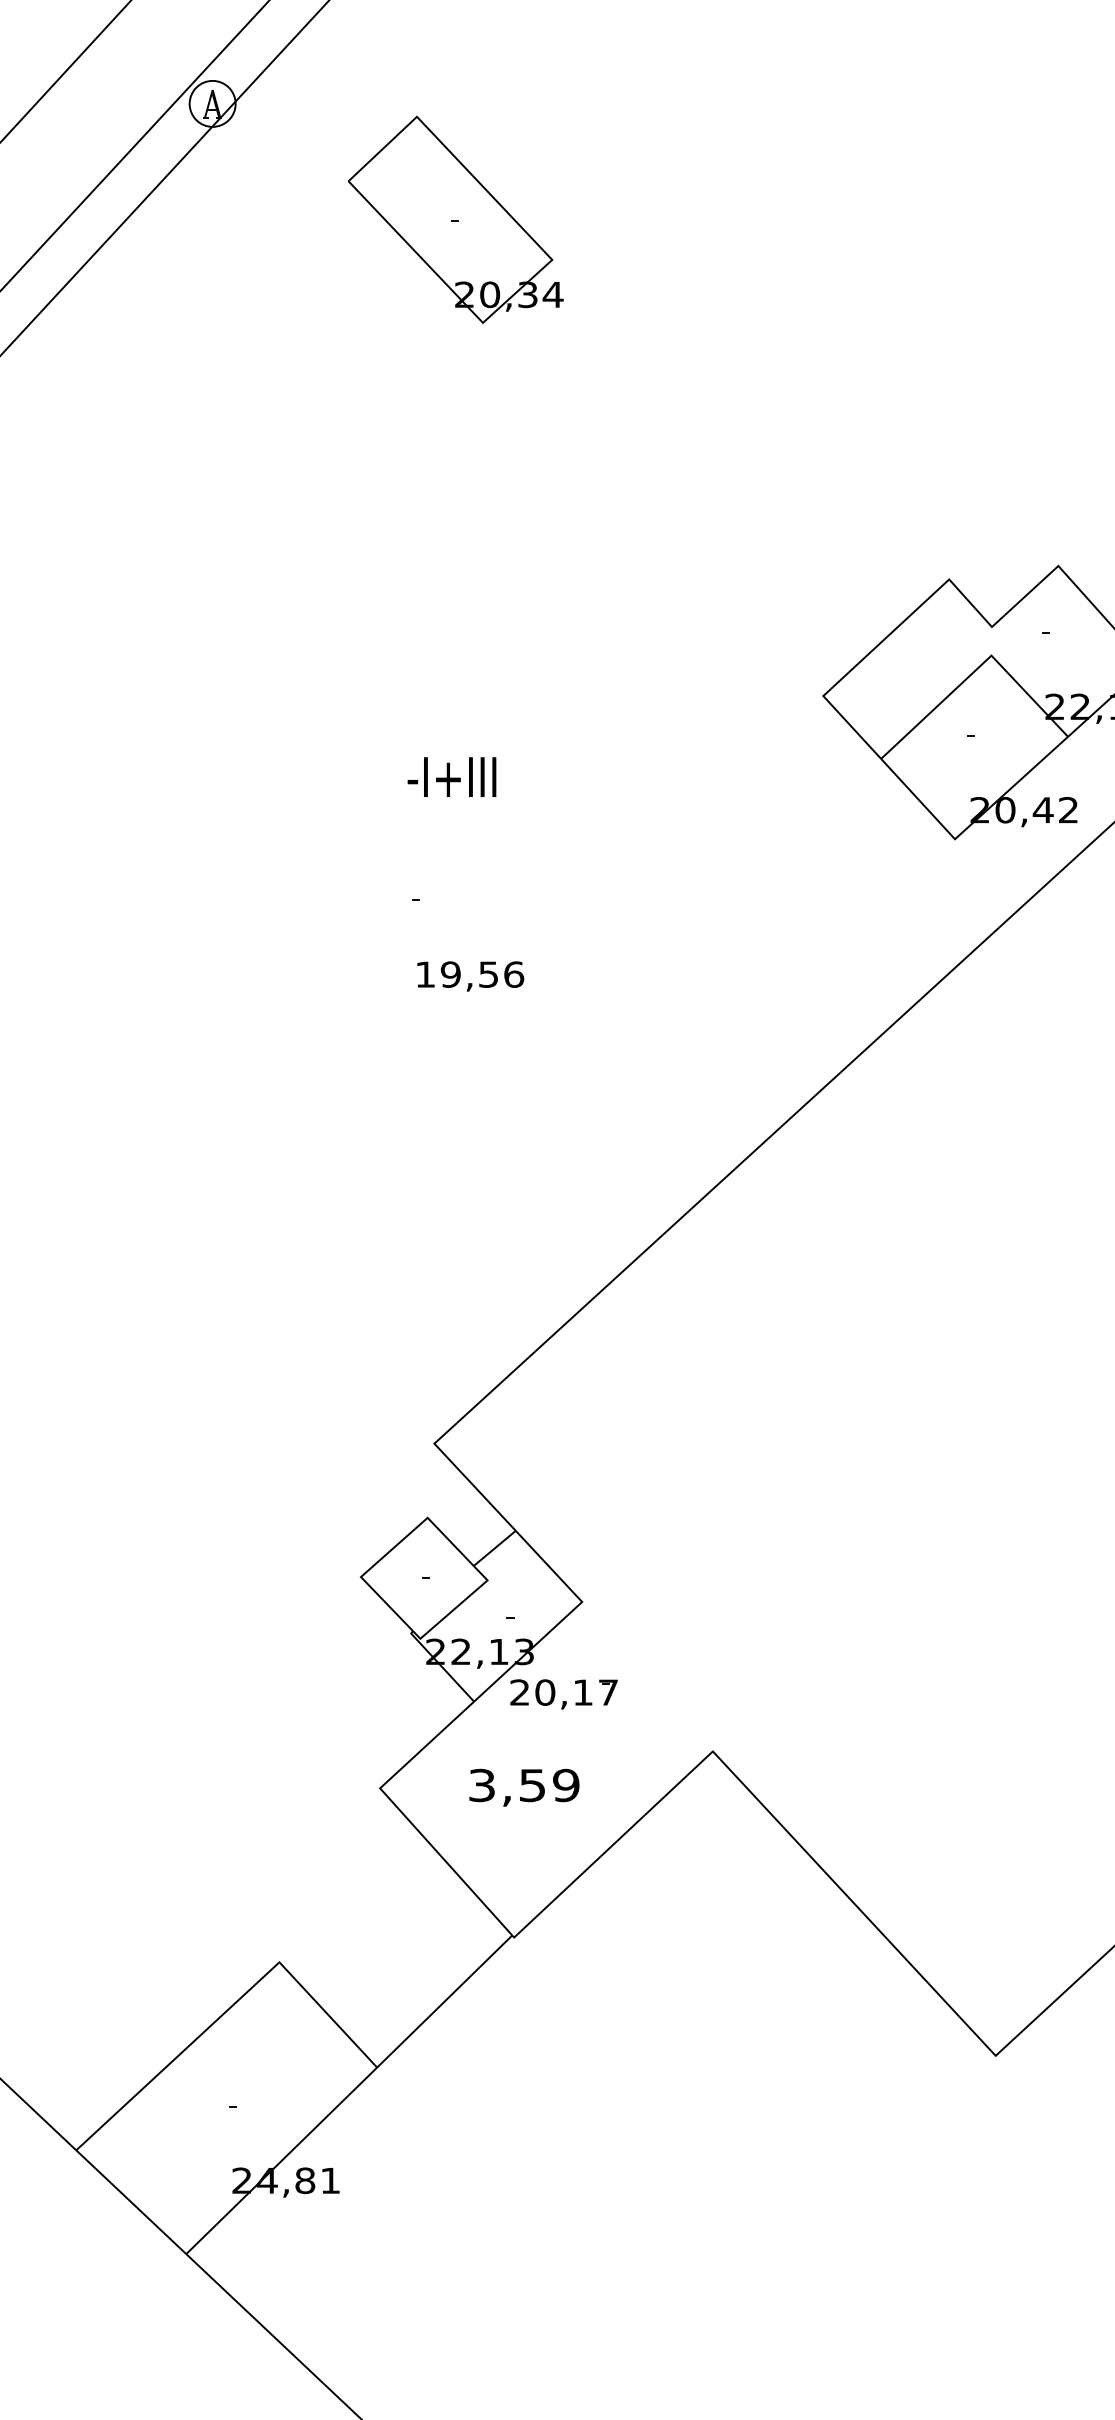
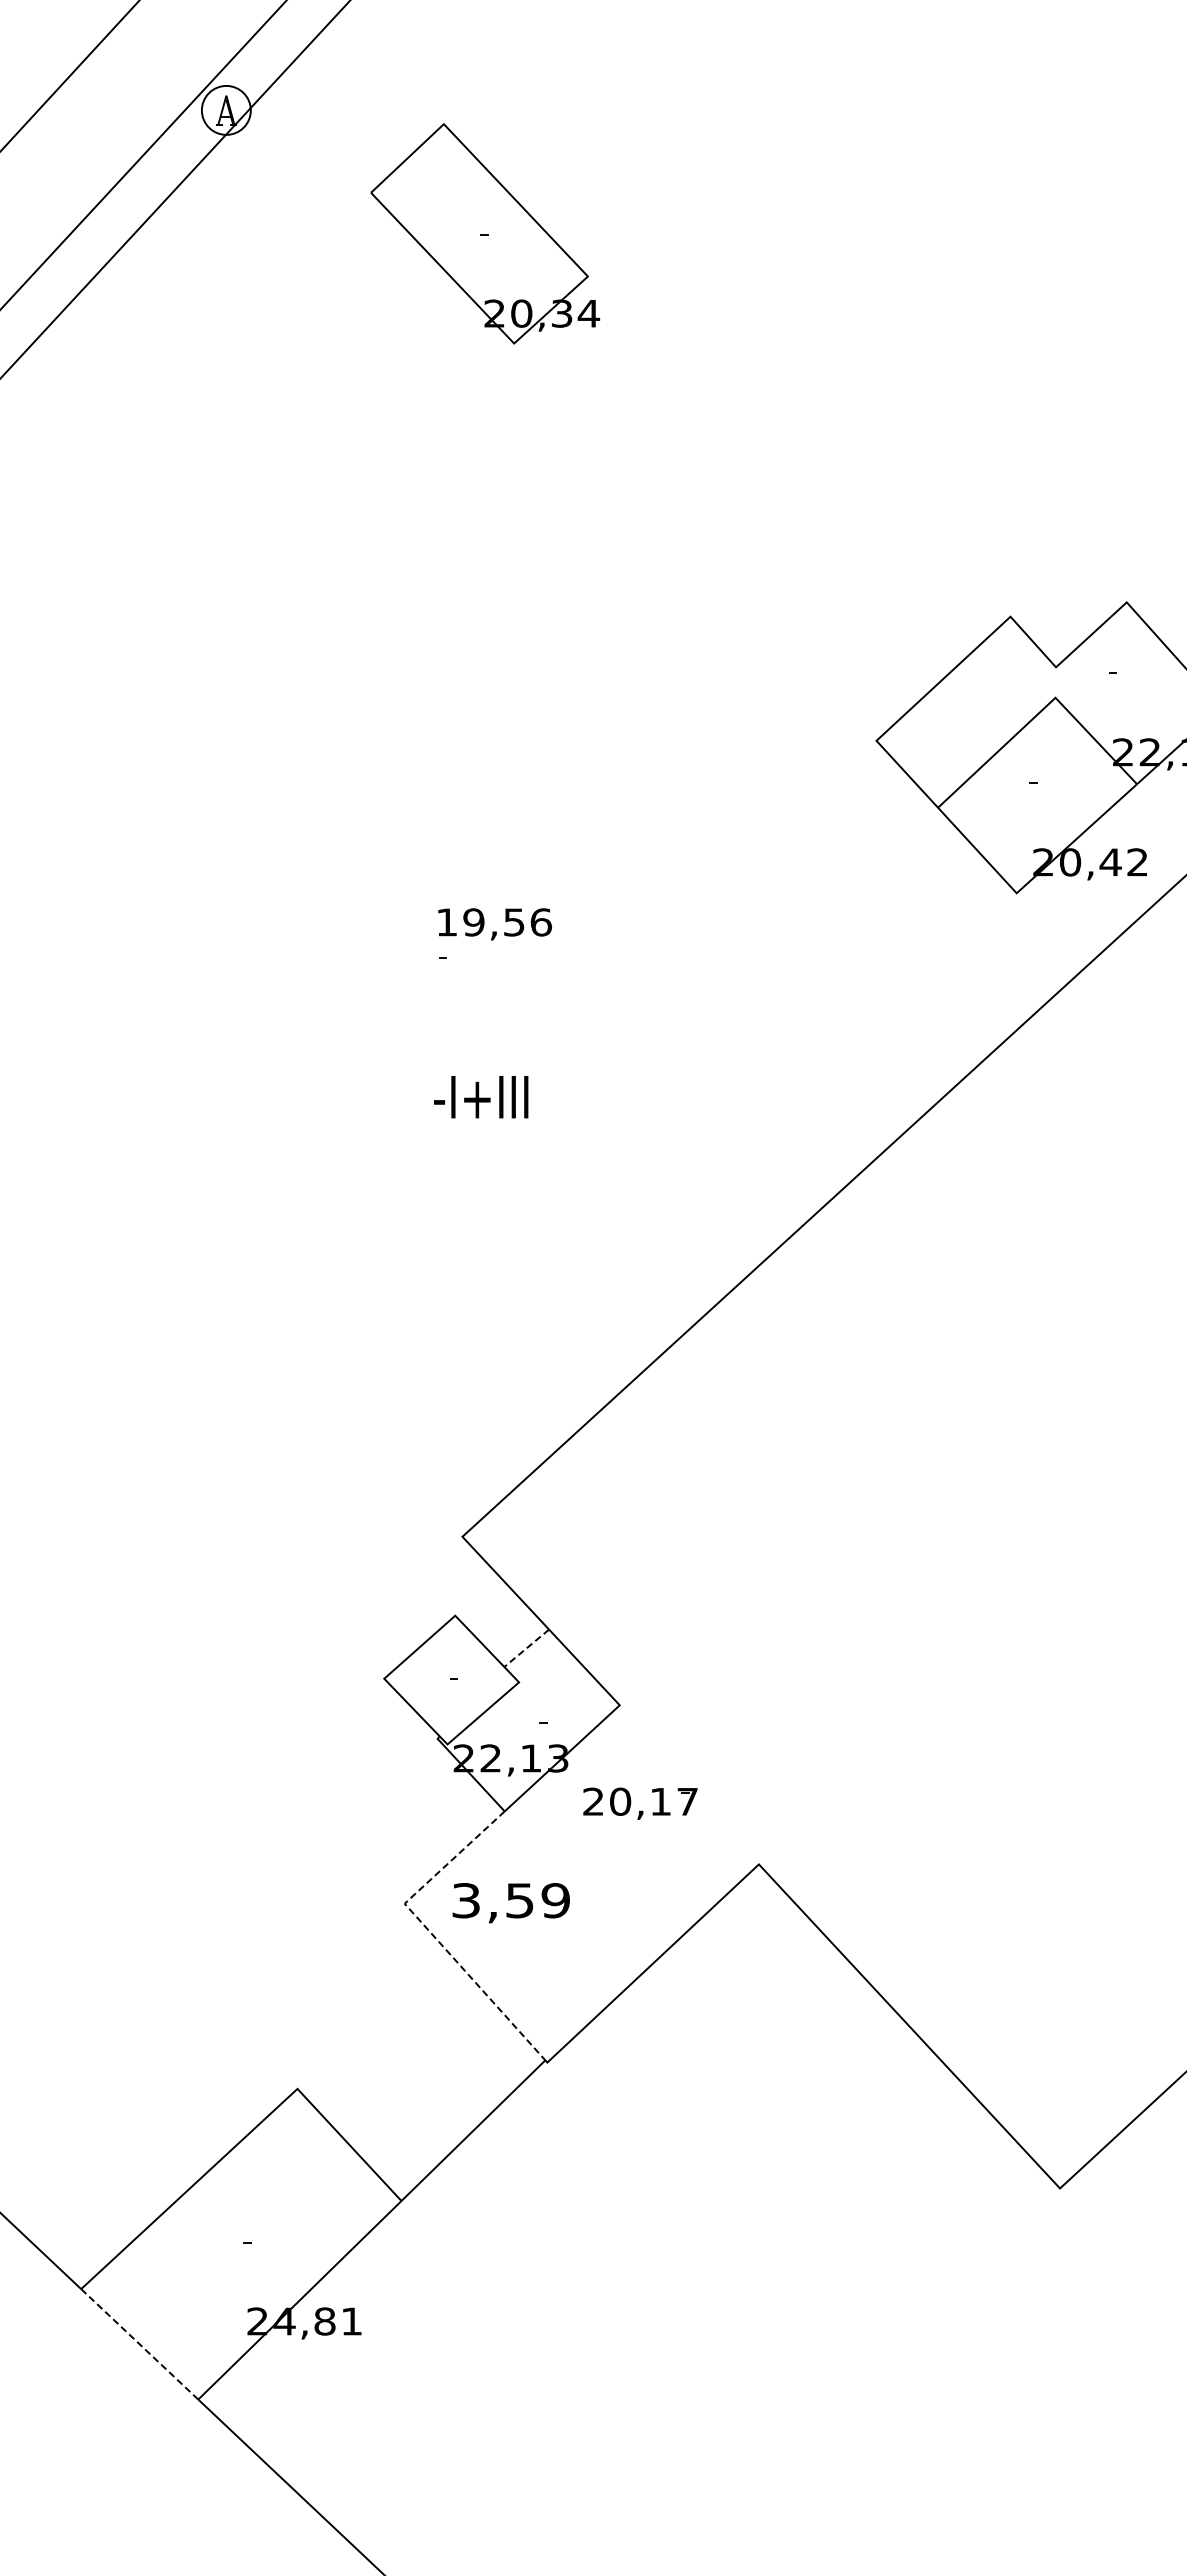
text: (452, 777) -> (481, 1097), moved
text: (470, 976) -> (494, 924), moved
line: (494, 1548) -> (526, 1648), solid -> dashed
part: (564, 1700) -> (640, 1810), moved
text: (523, 1788) -> (510, 1903), moved
line: (403, 1814) -> (429, 1931), solid -> dashed
line: (131, 2202) -> (139, 2344), solid -> dashed

